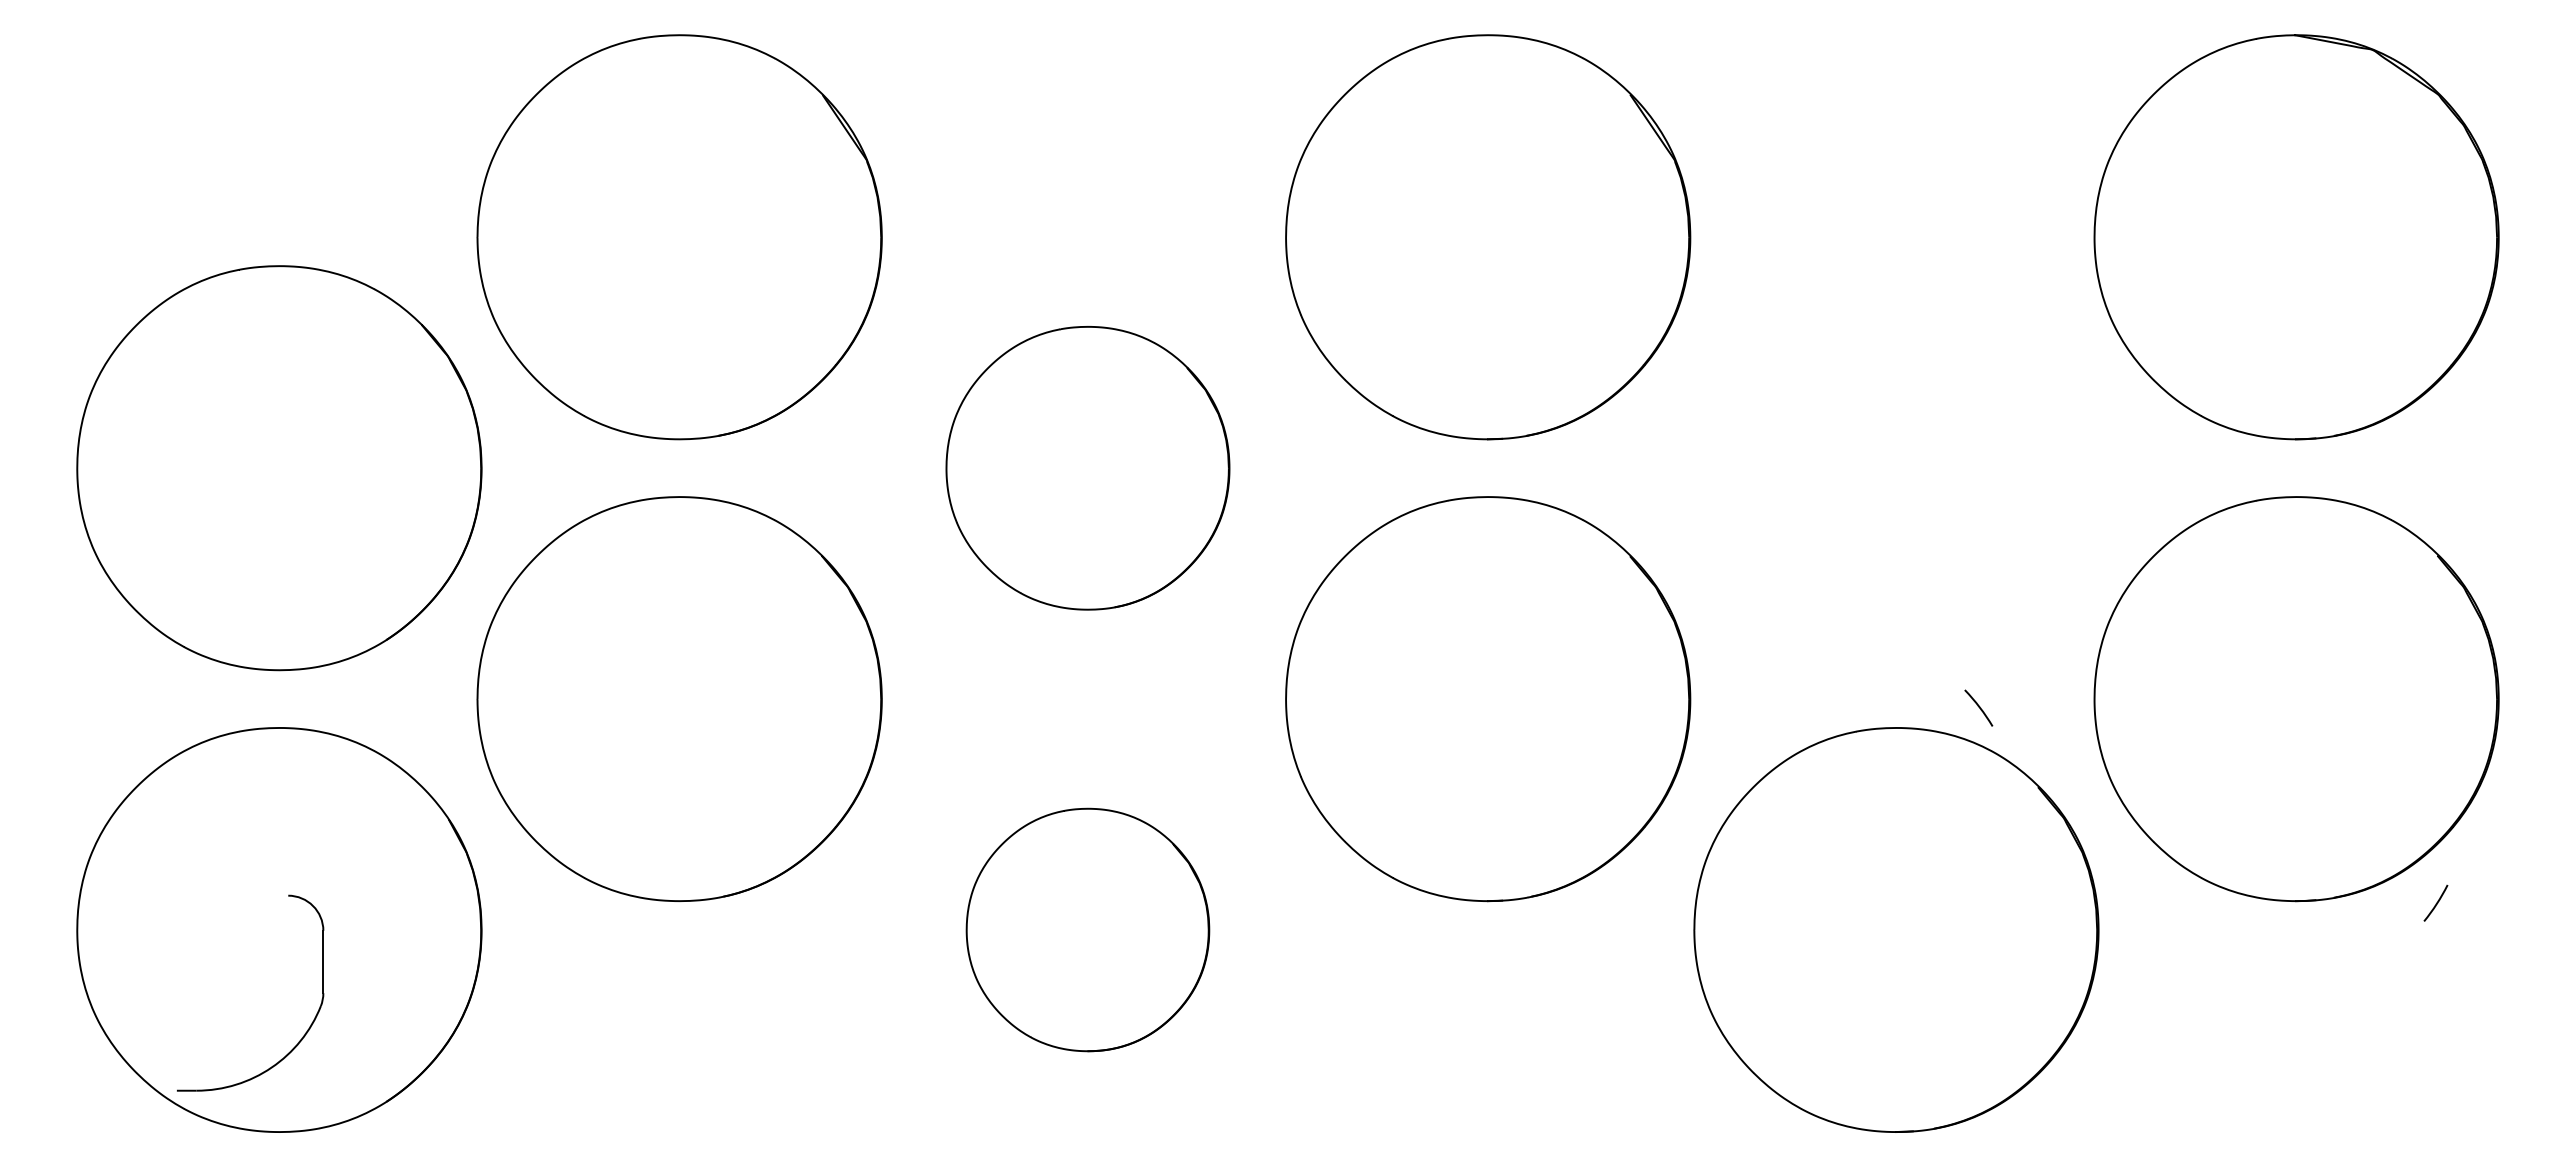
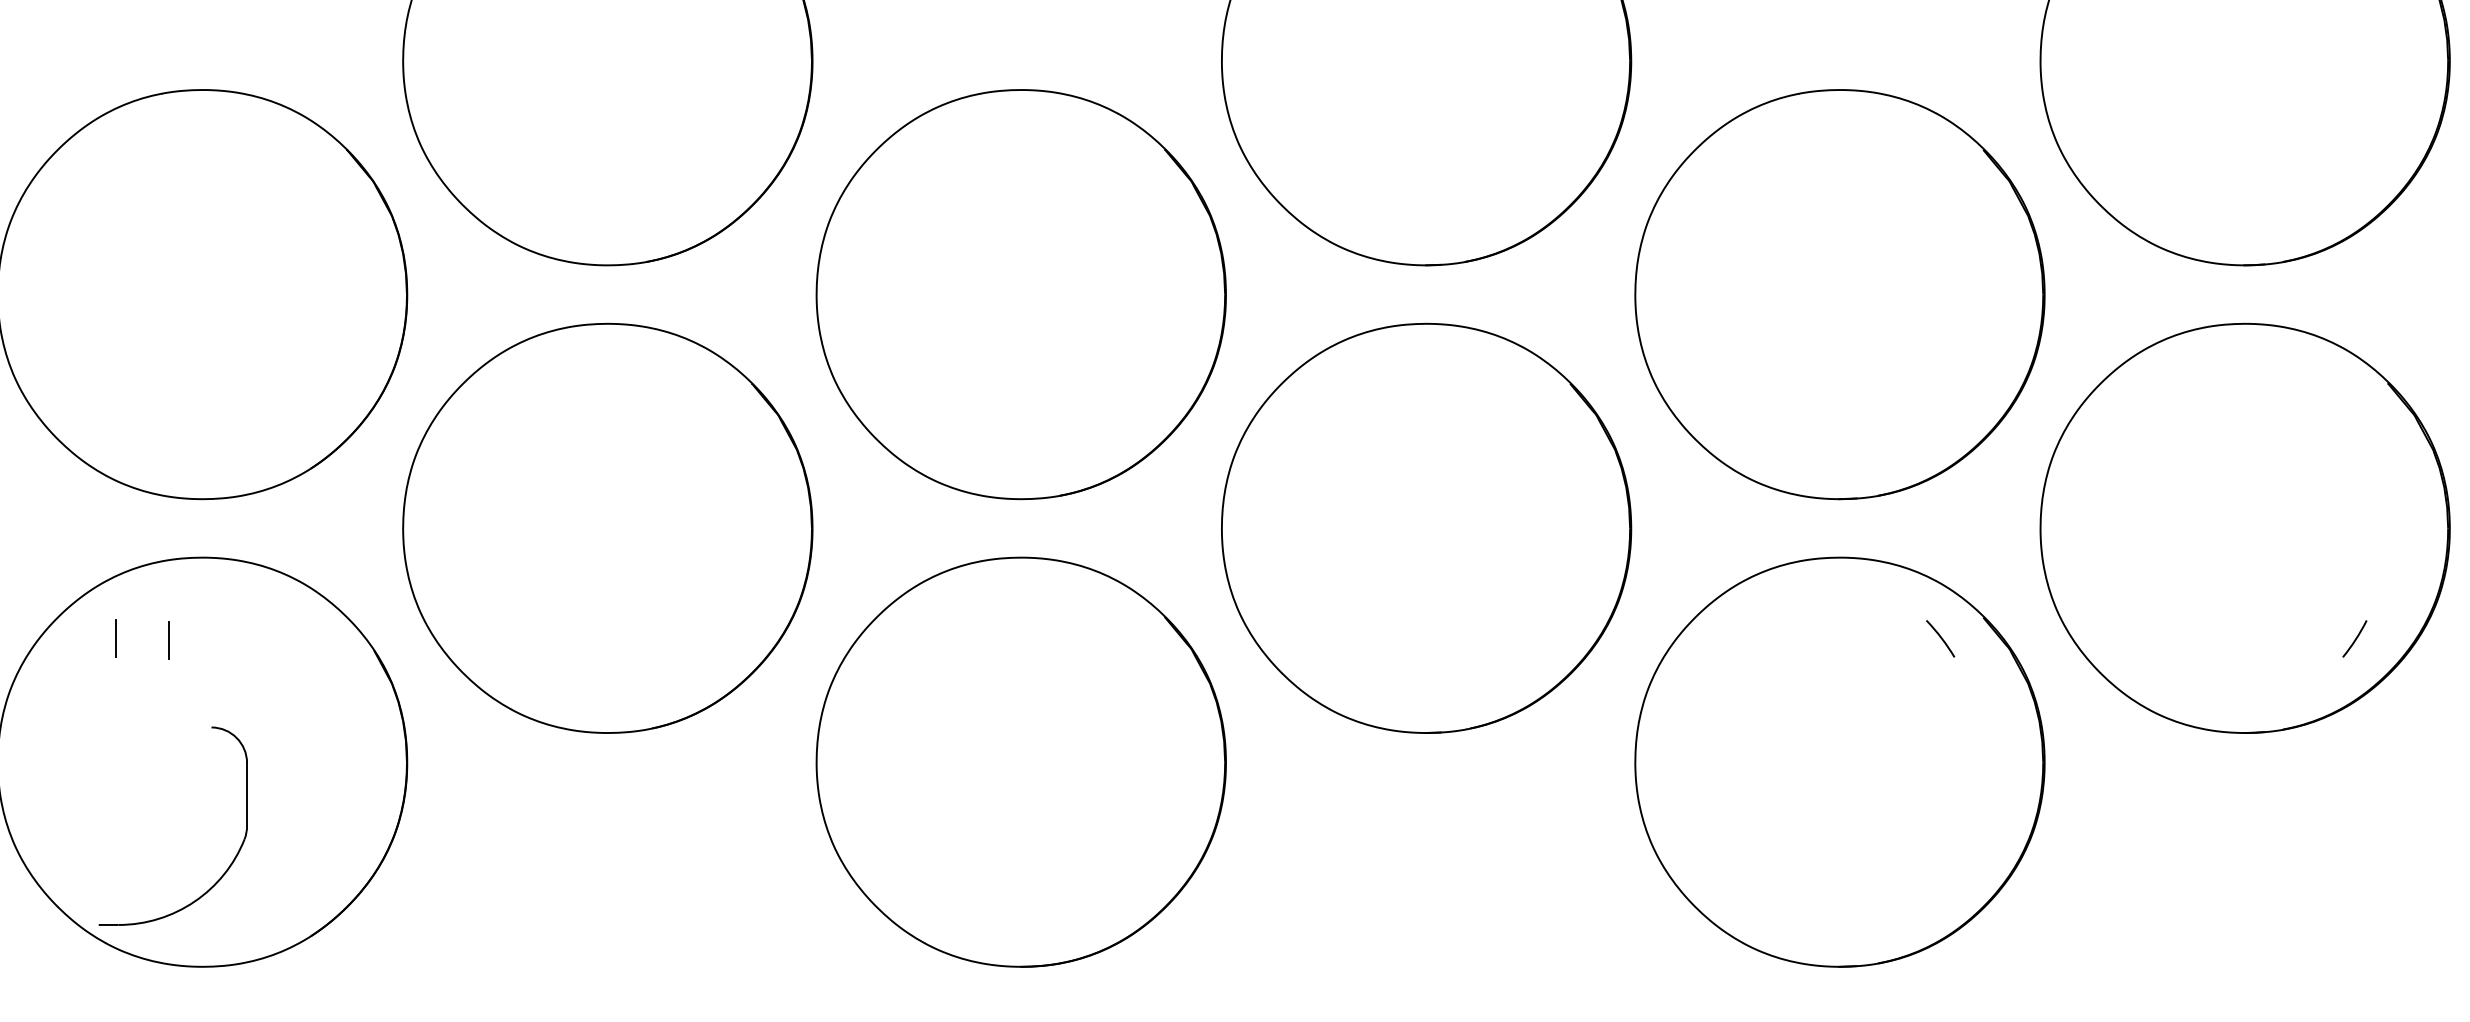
part: (1087, 468) -> (1020, 294), size x1.43
part: (1896, 468) -> (1840, 294), added
arc: (1978, 707) -> (1940, 638), moved
line: (194, 808) -> (116, 639), added
line: (246, 809) -> (169, 640), added
arc: (2435, 903) -> (2354, 639), moved
part: (1087, 929) -> (1020, 761), size x1.67

